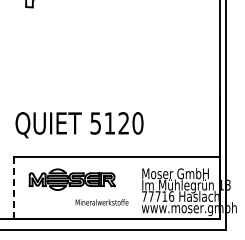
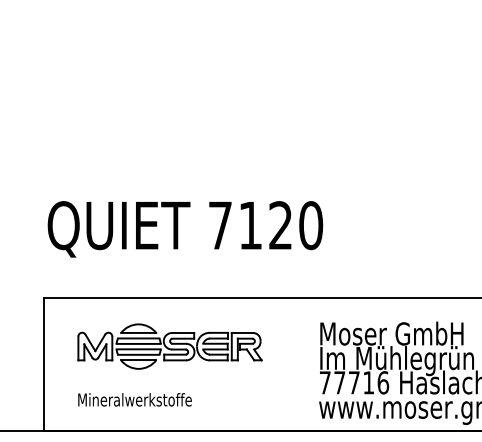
text: (95, 123) -> (219, 225), 5120 -> 7120
line: (13, 187) -> (43, 363), dashed -> solid
text: (101, 202) -> (133, 399), moved

